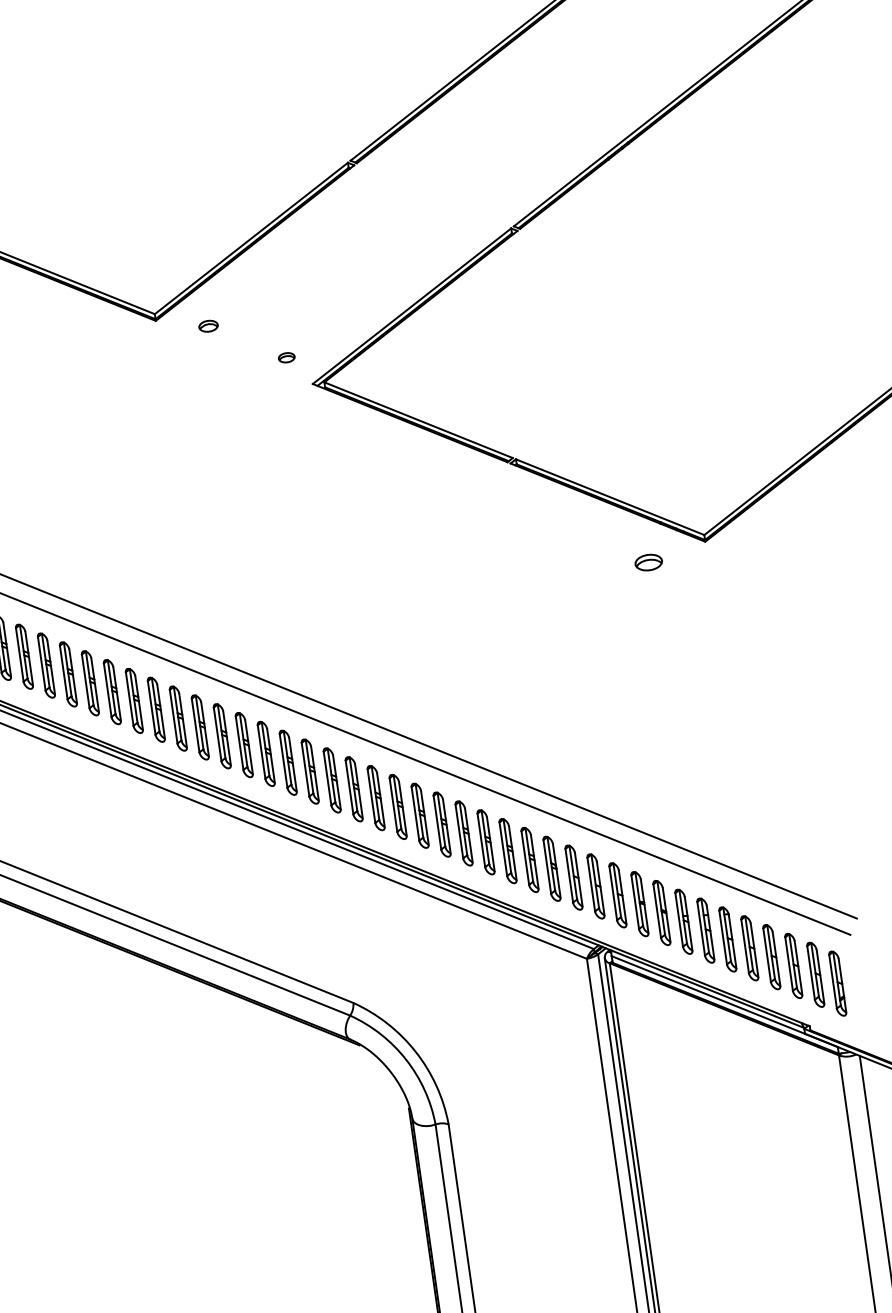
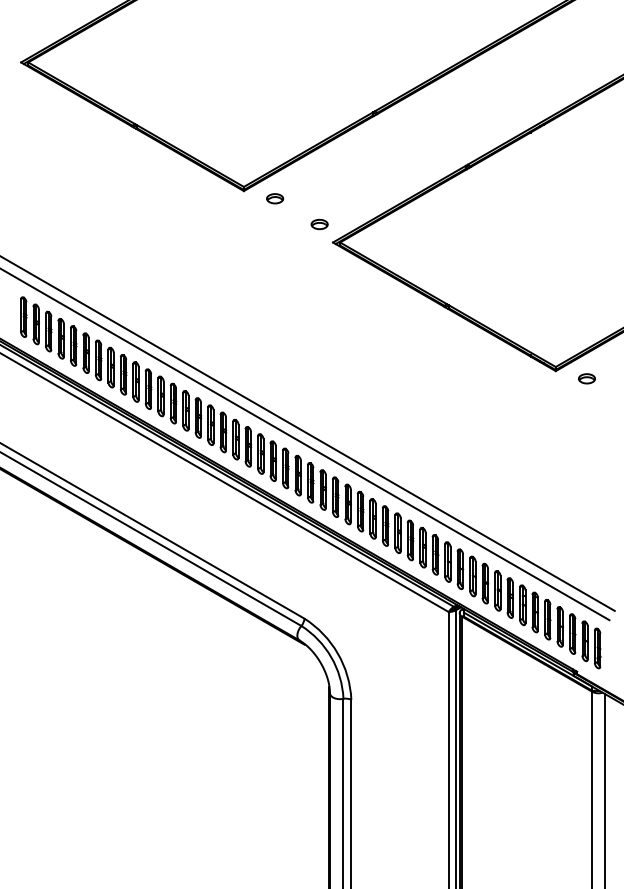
part: (208, 325) -> (275, 198), size x1.43
part: (286, 357) -> (319, 224), size x1.67
part: (647, 562) -> (586, 378), moved

